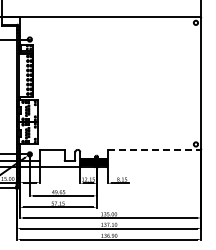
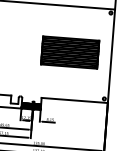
part: (142, 82) -> (69, 52), added
line: (154, 149) -> (74, 100), dashed -> solid

